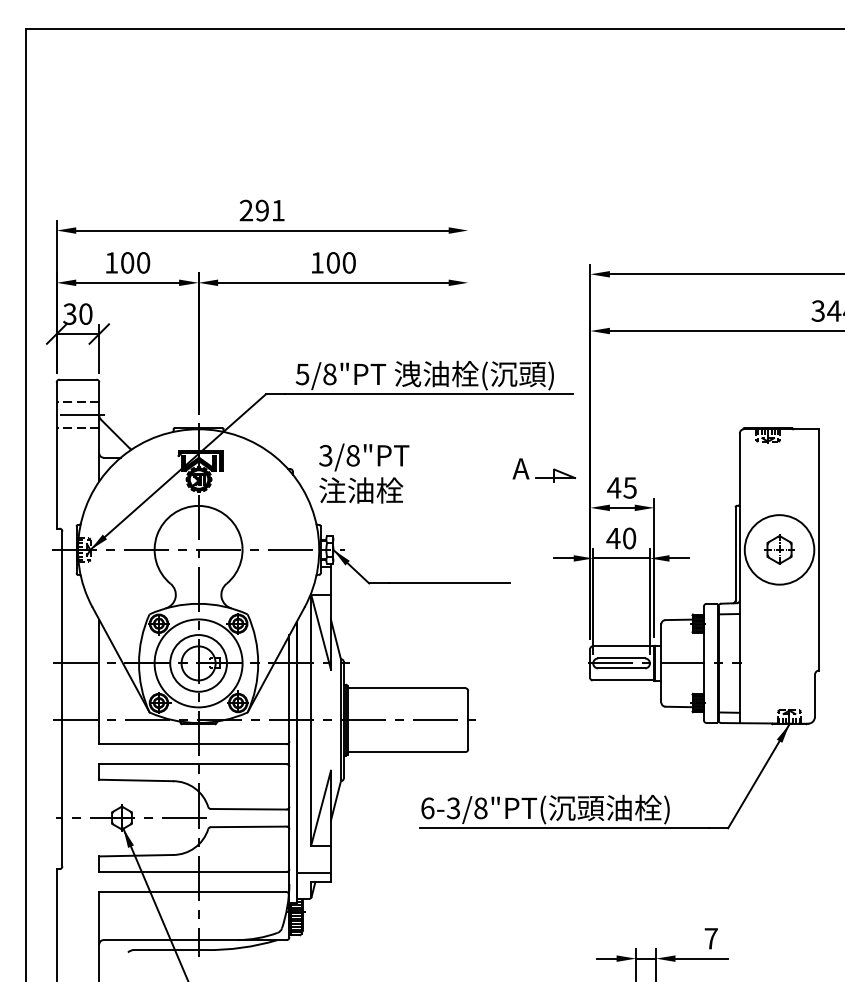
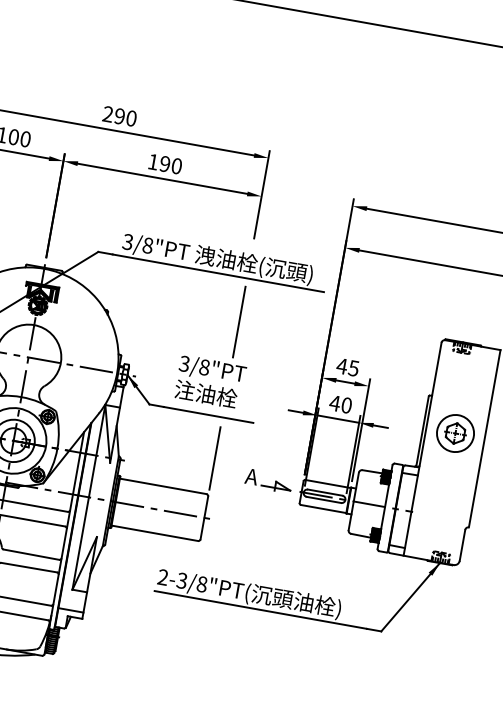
text: (277, 210) -> (130, 118), 291 -> 290
text: (332, 262) -> (164, 163), 100 -> 190
line: (468, 280) -> (262, 194), added
text: (302, 373) -> (127, 241), 5/8"PT -> 3/8"PT
line: (468, 453) -> (239, 321), added
text: (364, 473) -> (210, 382), moved
part: (544, 477) -> (267, 486), moved
circle: (779, 549) -> (455, 433), size x0.71
line: (468, 638) -> (215, 457), added
text: (427, 808) -> (162, 577), 6-3/8"PT( -> 2-3/8"PT(

